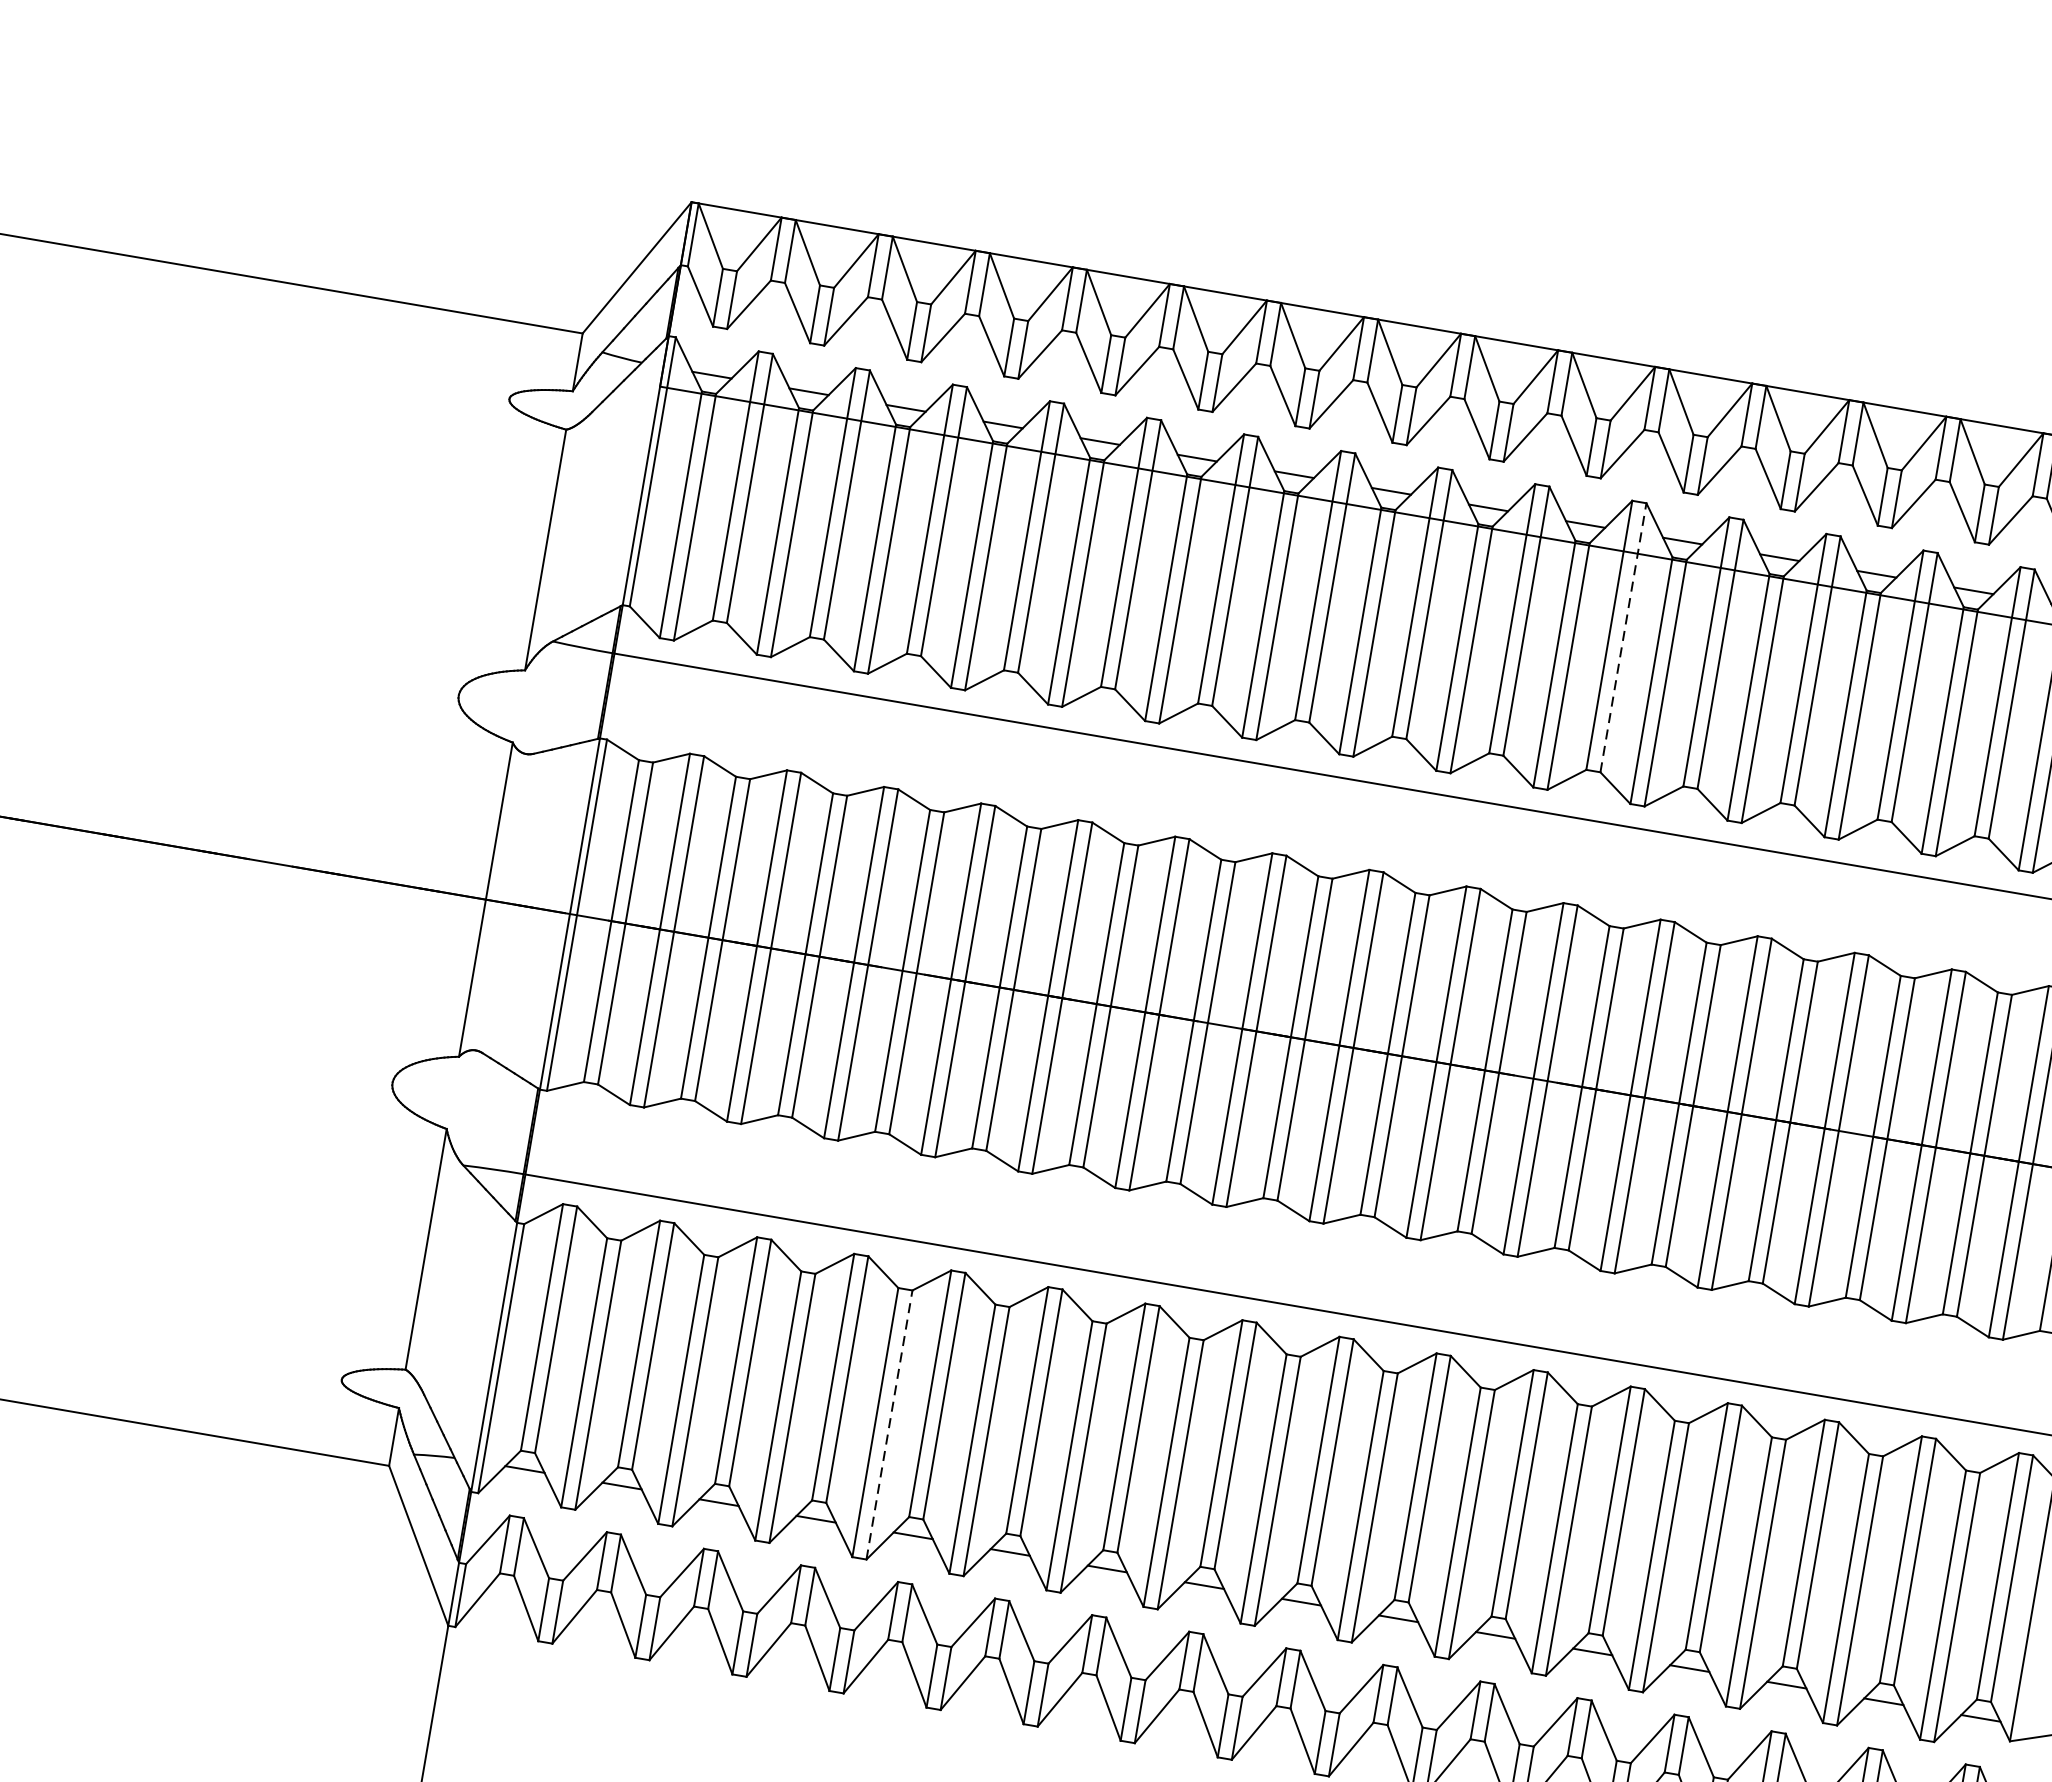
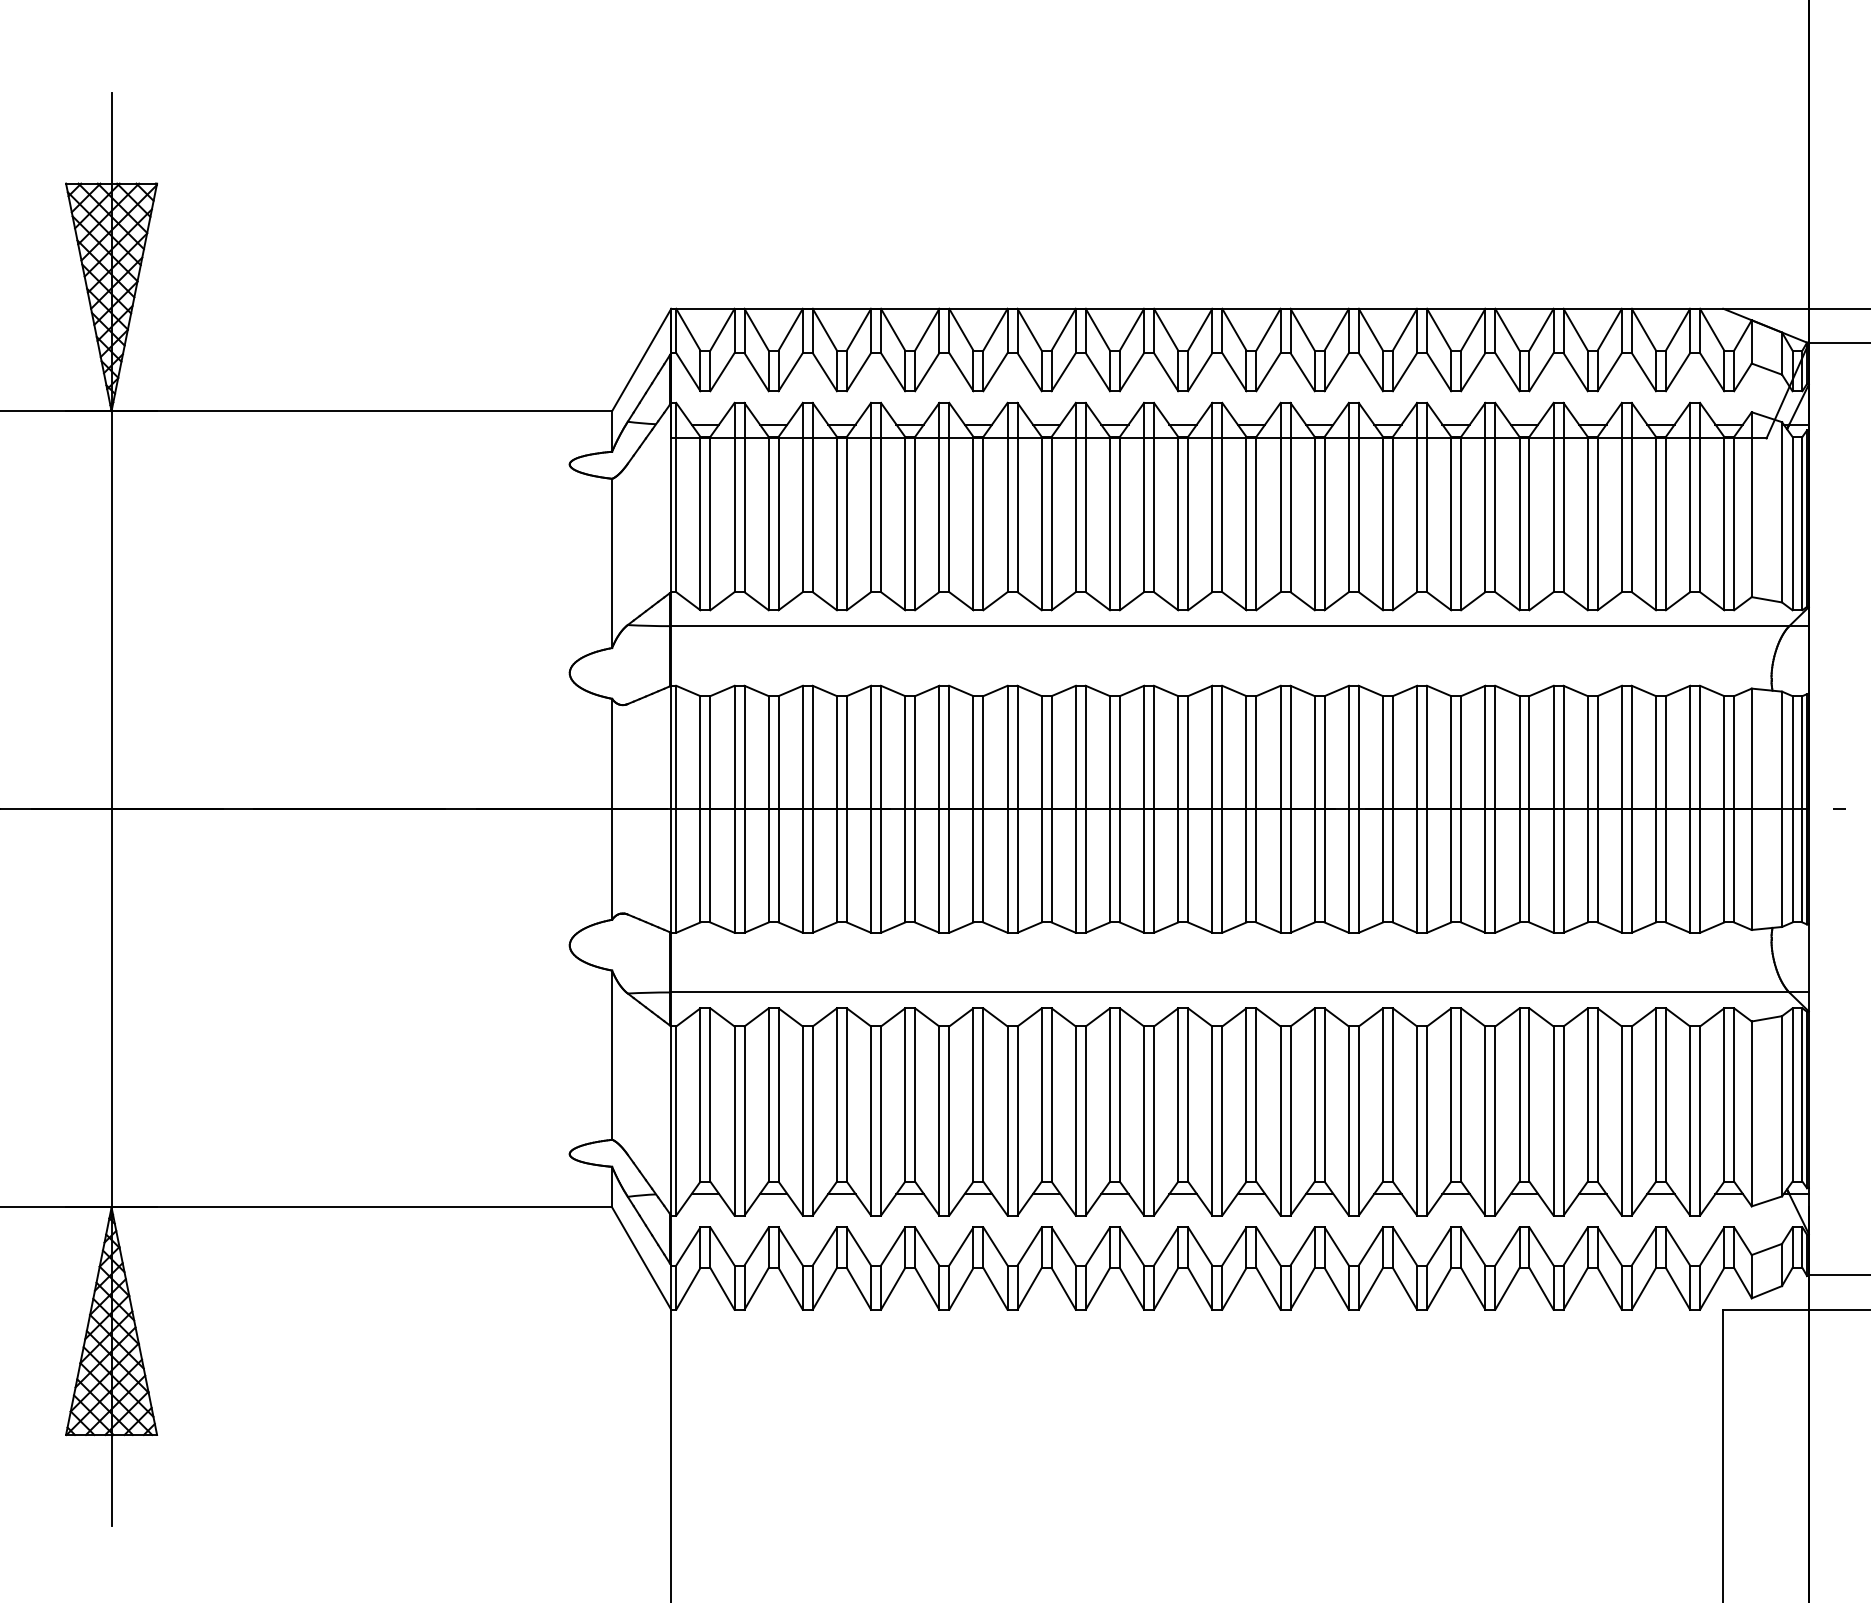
line: (1623, 637) -> (1358, 497), dashed -> solid
line: (889, 1425) -> (949, 1121), dashed -> solid

